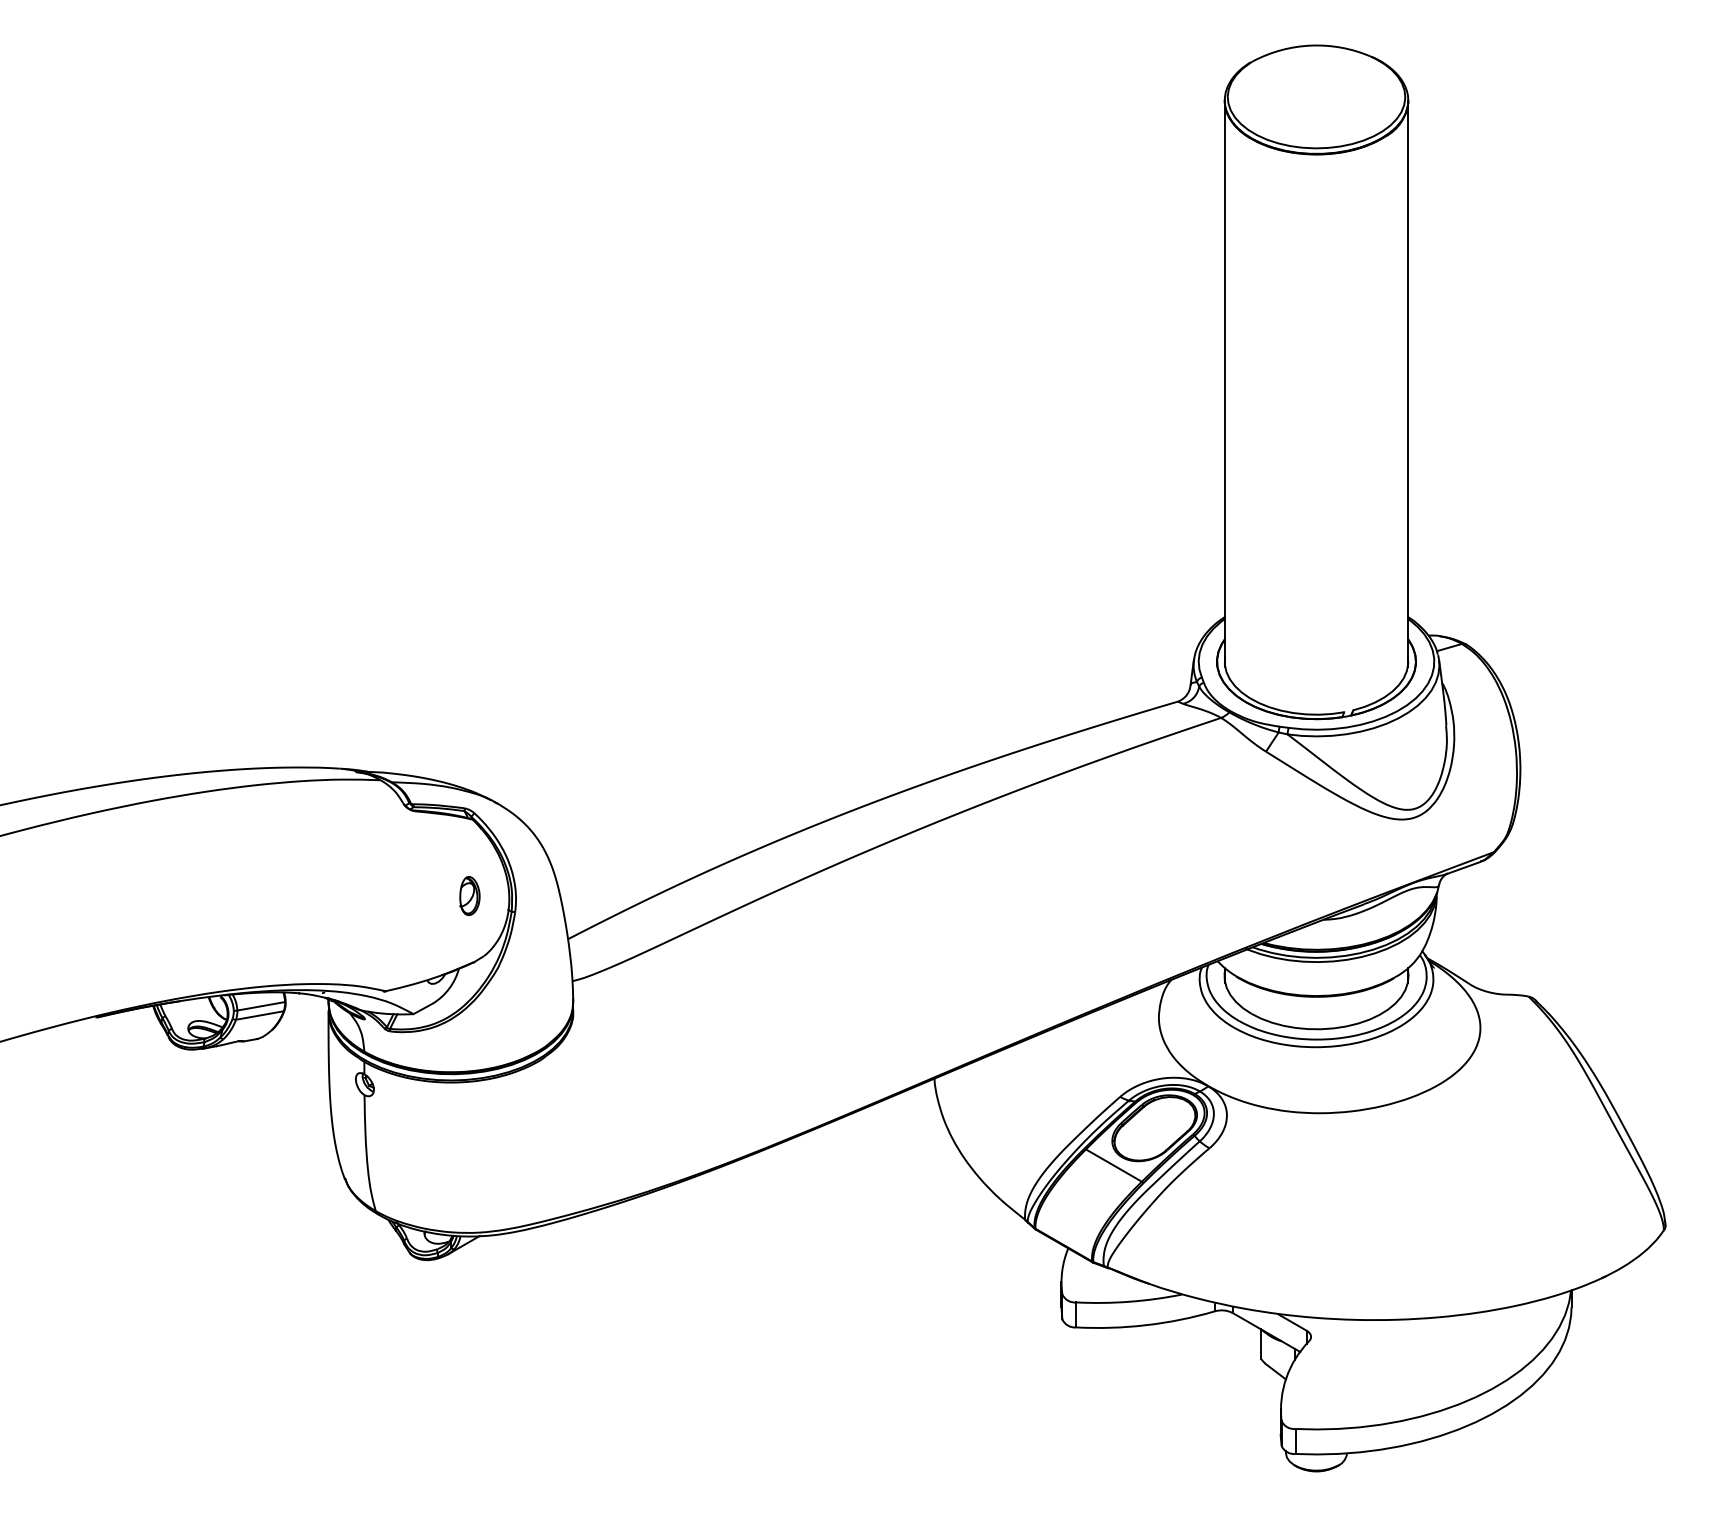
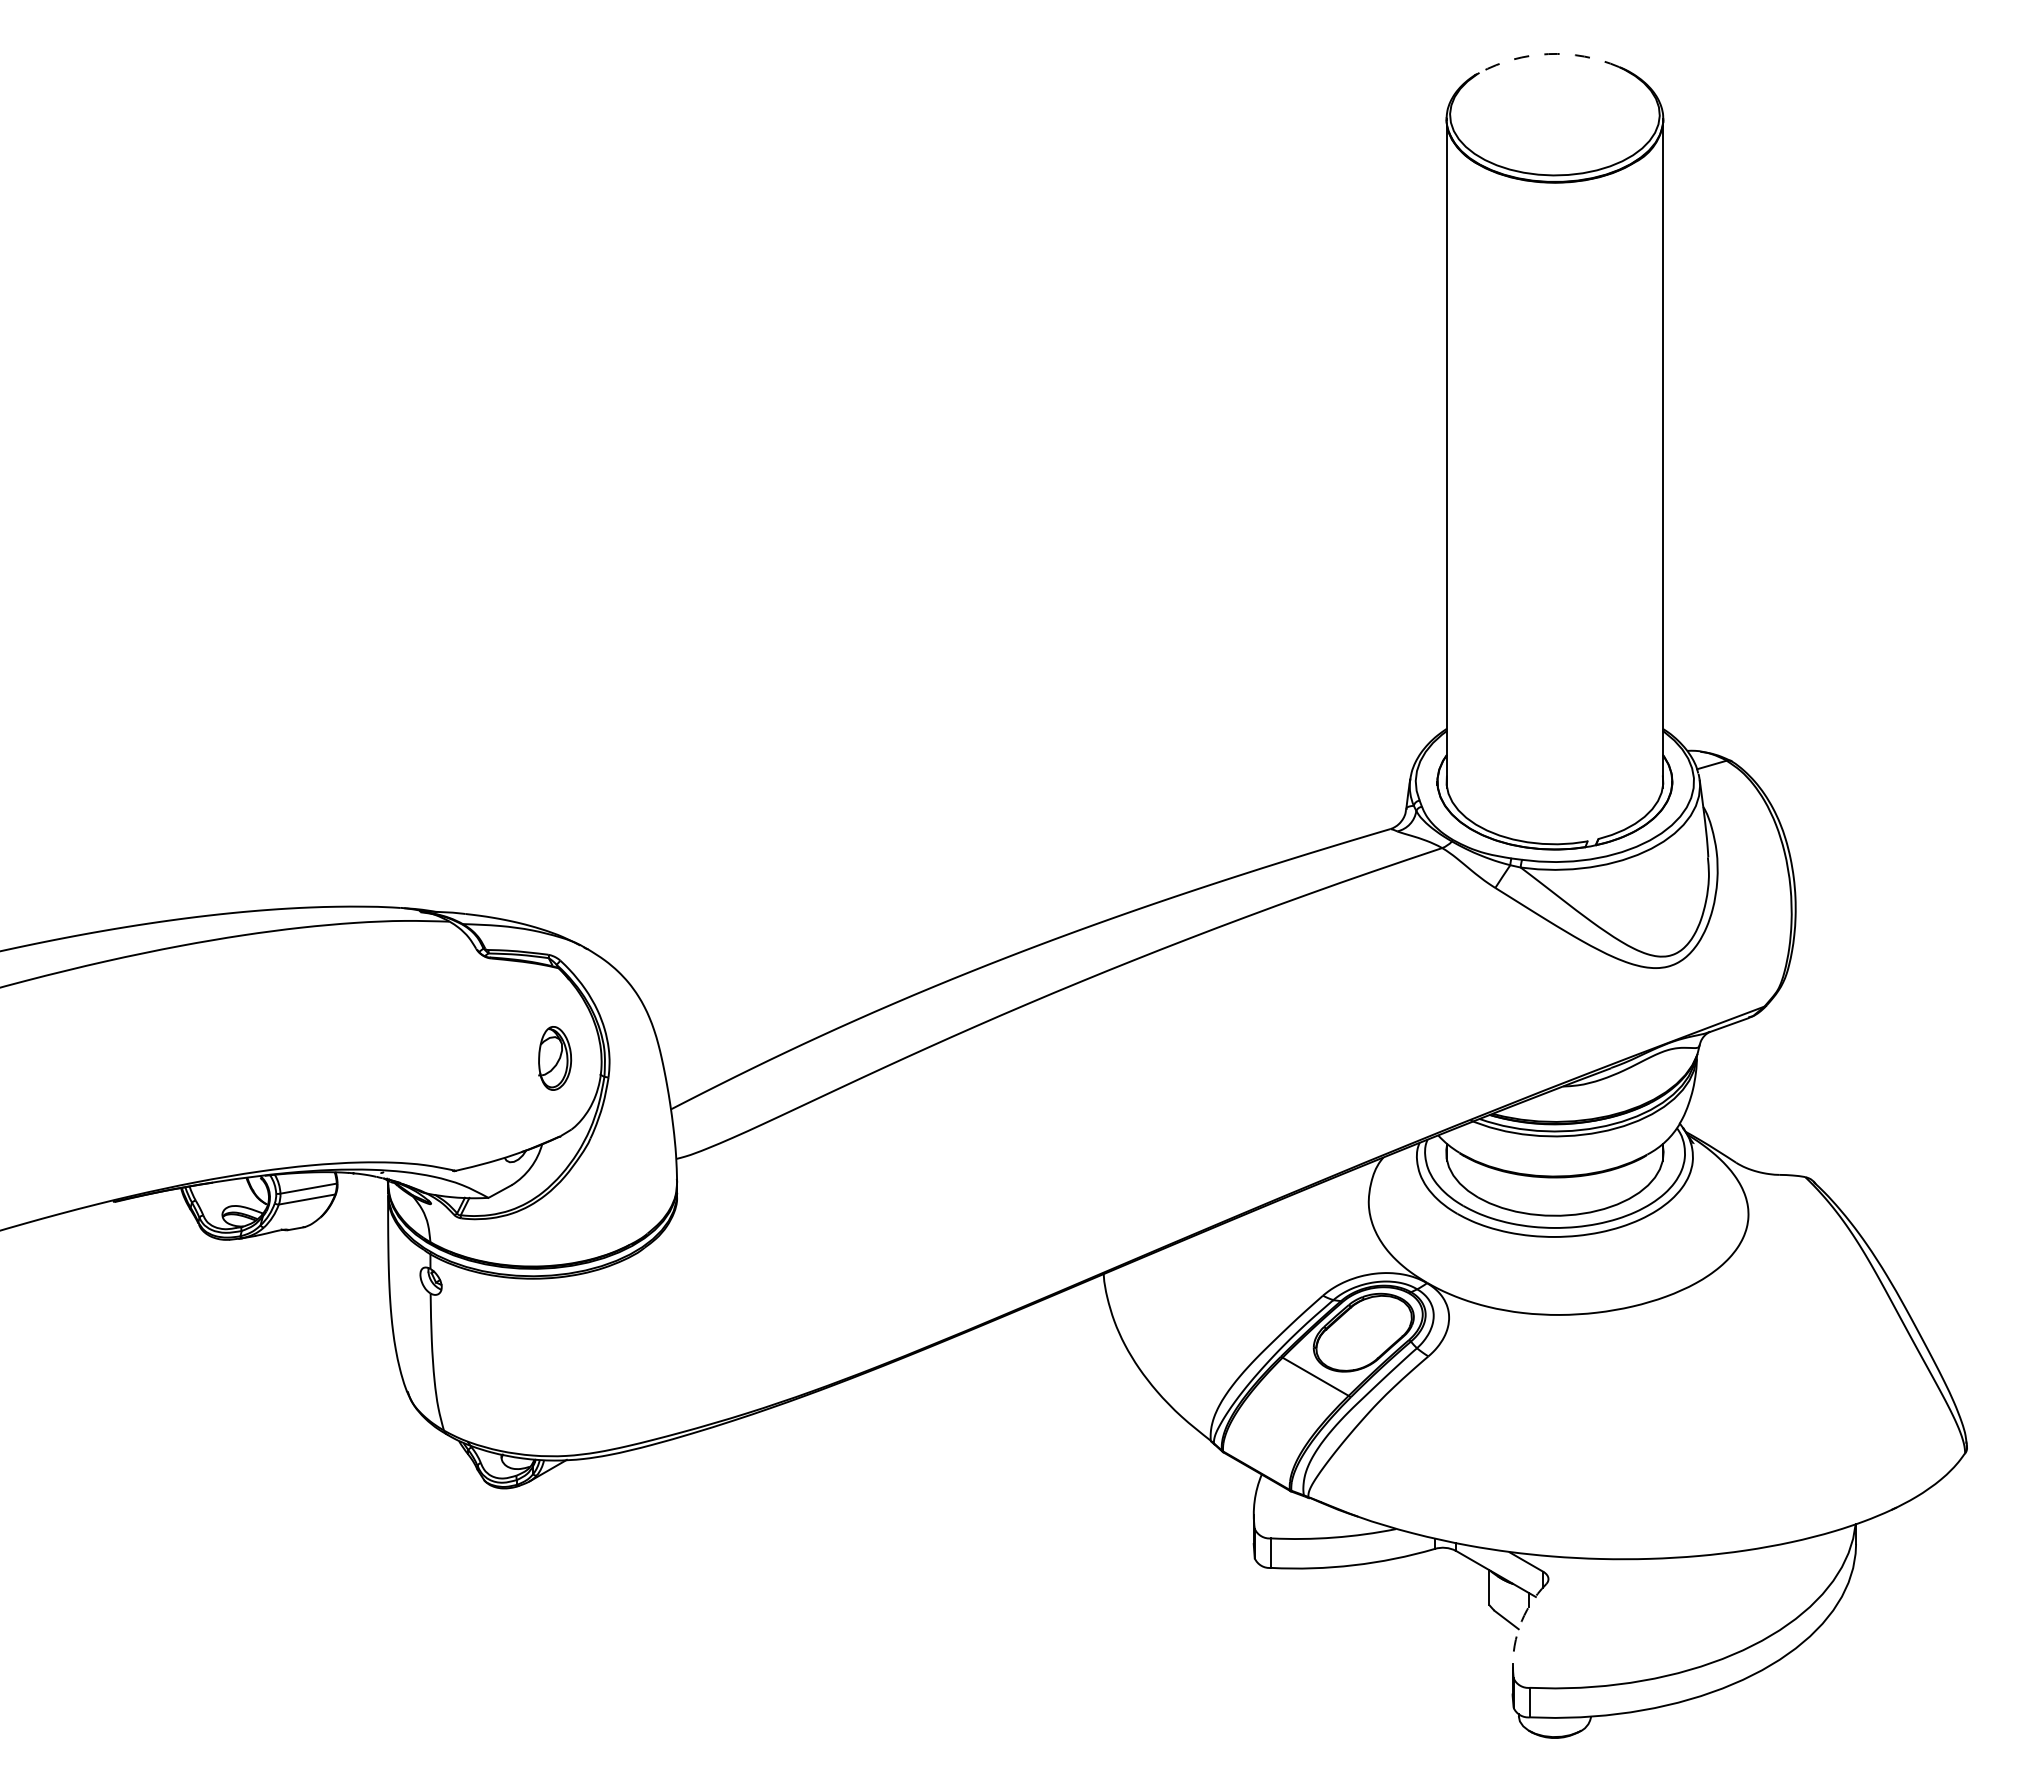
arc: (1311, 45) -> (1548, 53), solid -> dashed
part: (469, 895) -> (554, 1057), size x1.4
arc: (1286, 1377) -> (1519, 1627), solid -> dashed

